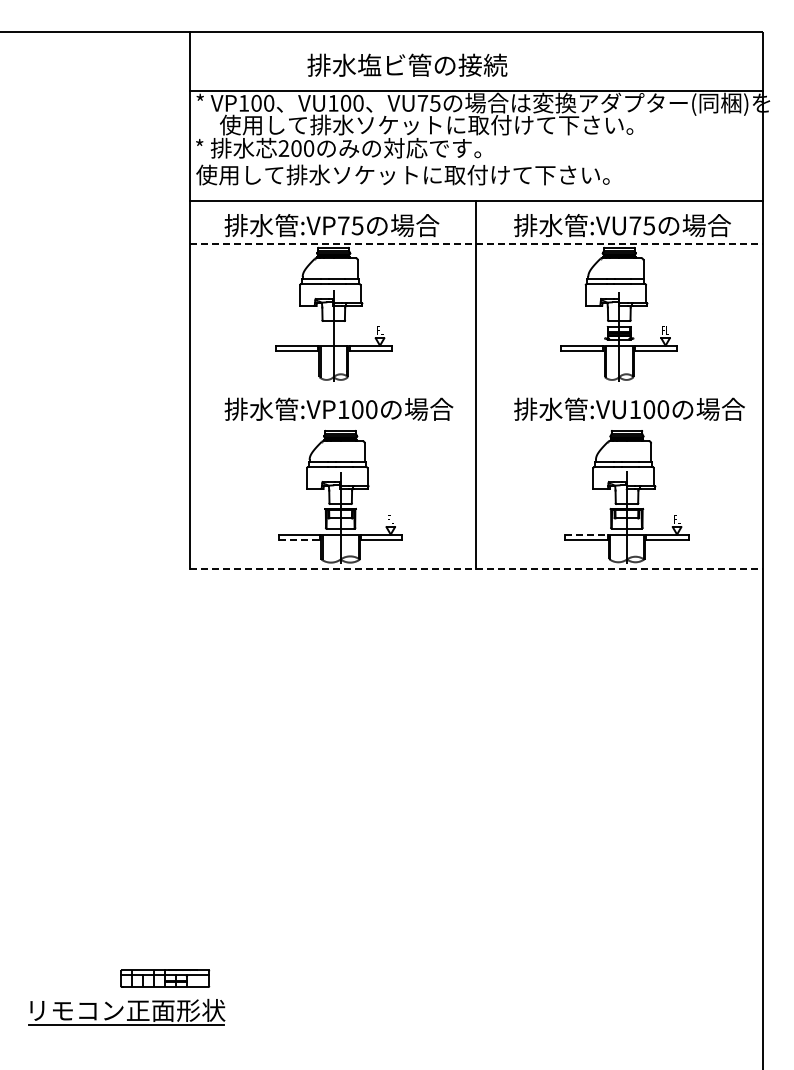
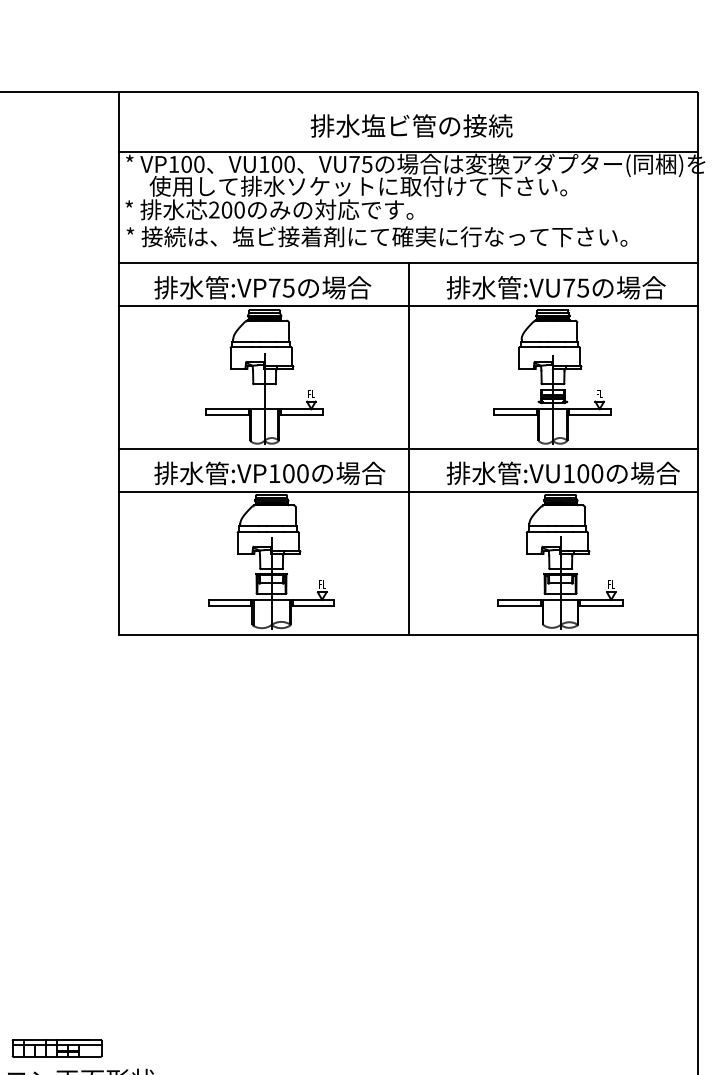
text: (407, 64) -> (411, 125), moved
text: (444, 174) -> (376, 236), 使用して排水ソケットに取付けて下さい。 -> * 接続は、塩ビ接着剤にて確実に行なって下さい。
line: (476, 244) -> (408, 306), dashed -> solid
line: (475, 385) -> (407, 449), added
line: (475, 427) -> (407, 491), added
line: (587, 534) -> (520, 599), dashed -> solid
line: (299, 540) -> (230, 605), dashed -> solid
line: (476, 568) -> (408, 634), dashed -> solid
part: (165, 978) -> (57, 1048), moved

